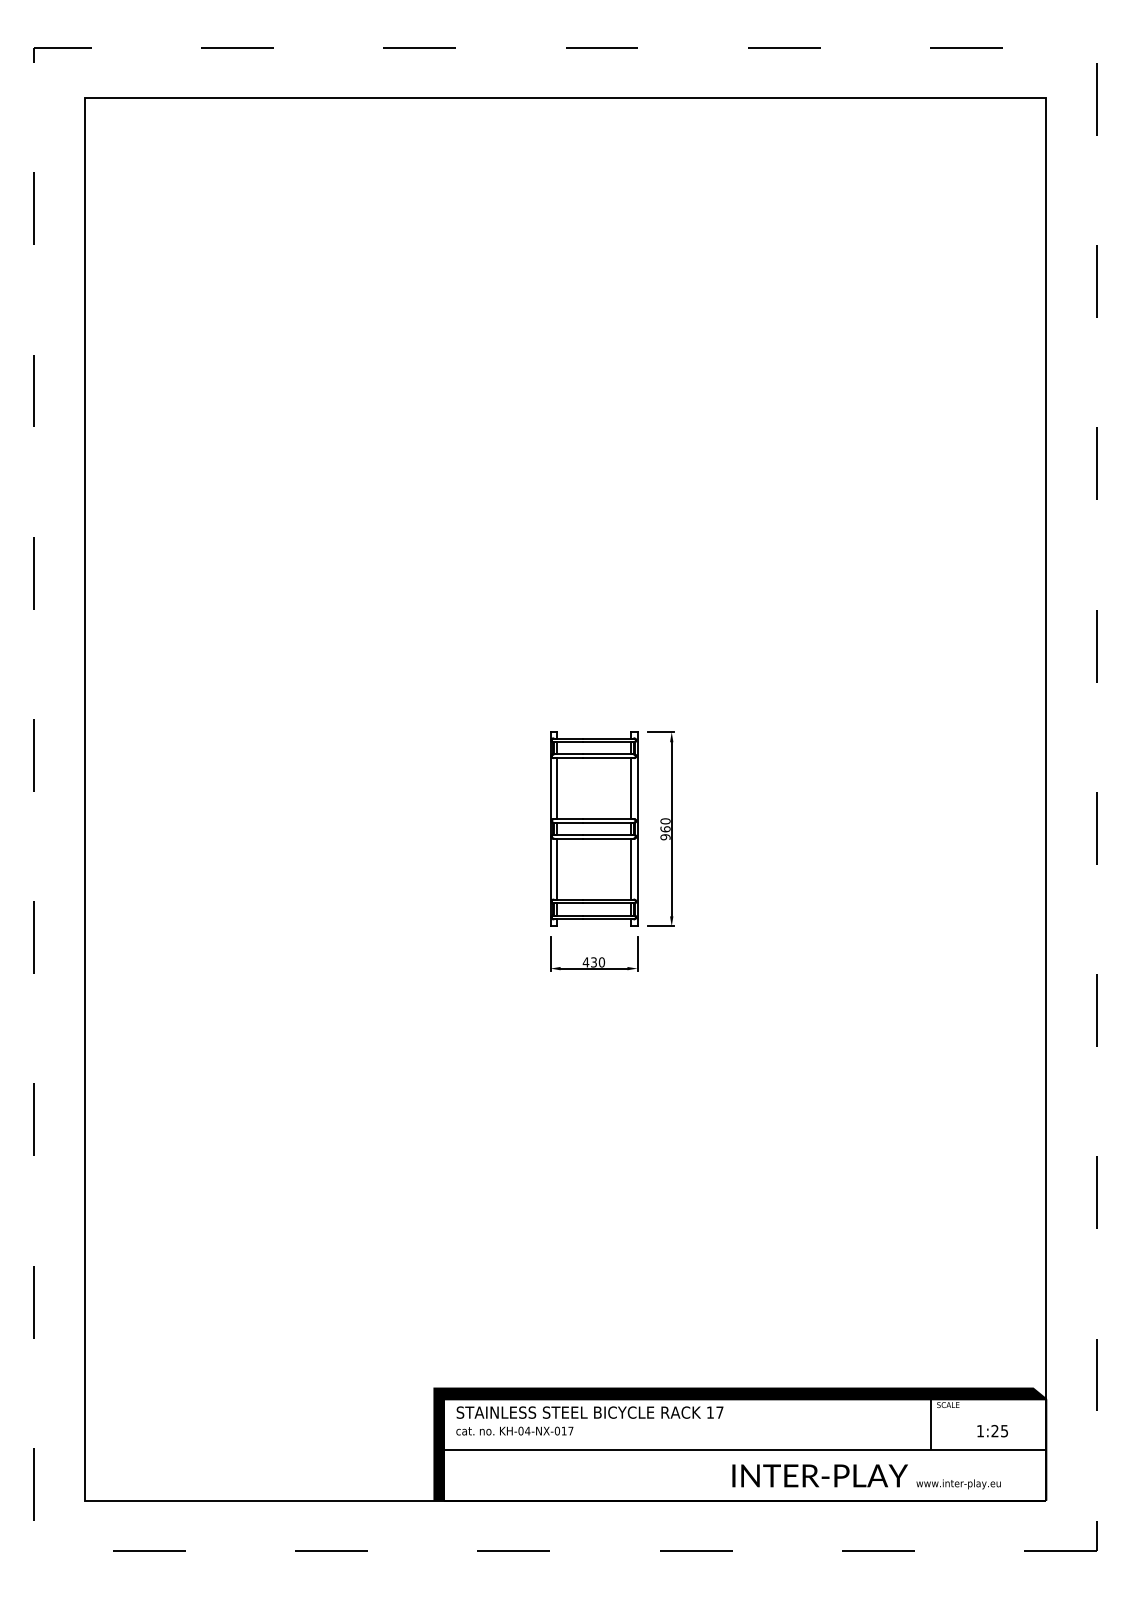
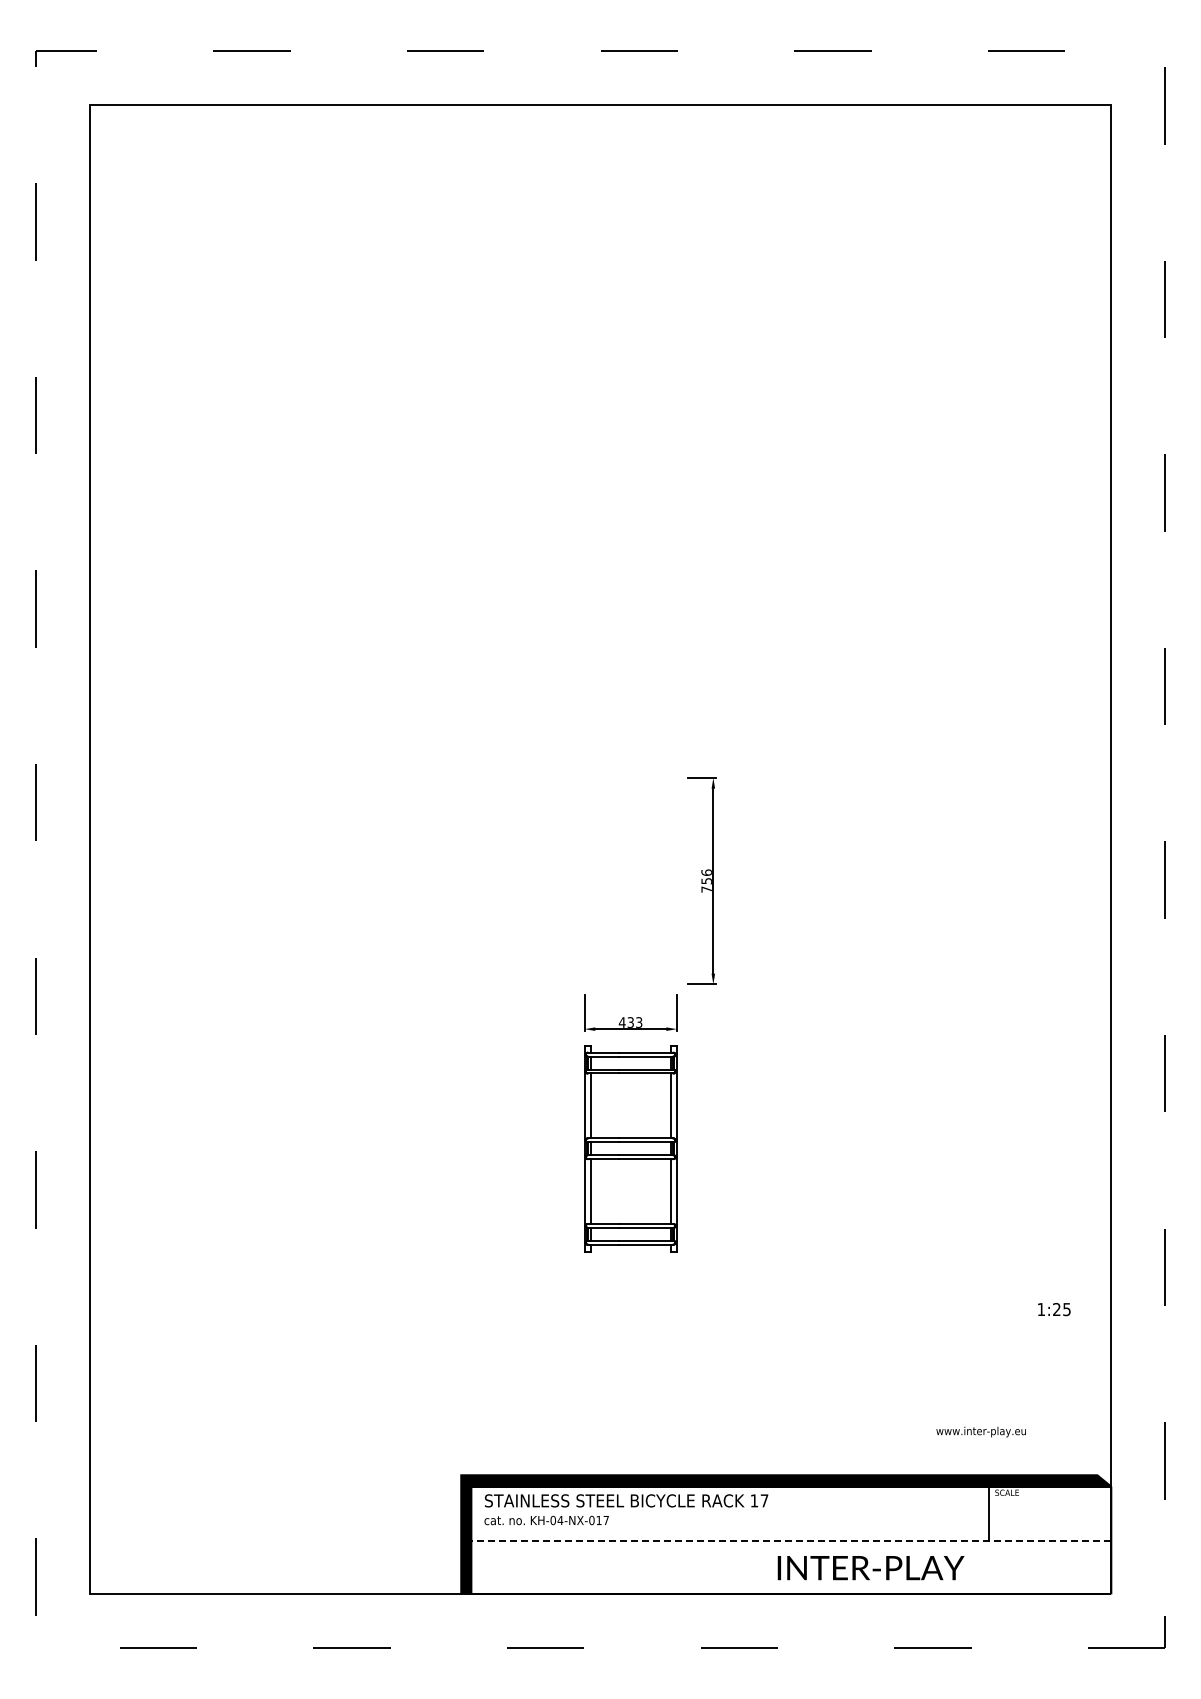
part: (593, 828) -> (630, 1148), moved
text: (665, 828) -> (706, 880), 960 -> 756
text: (602, 962) -> (639, 1022), 430 -> 433
text: (992, 1431) -> (1054, 1309), moved
line: (745, 1449) -> (791, 1540), solid -> dashed
text: (958, 1483) -> (980, 1431), moved

